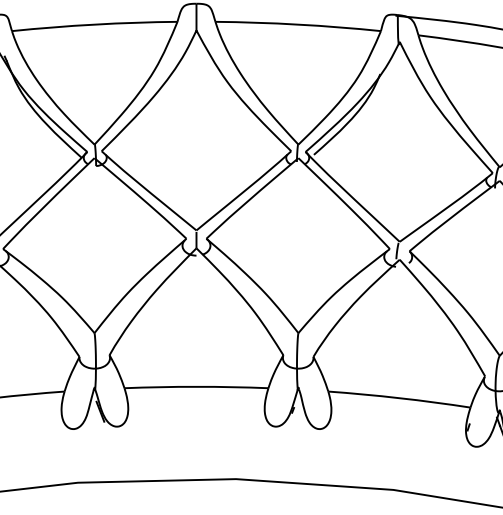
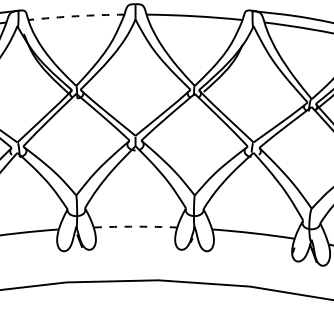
arc: (94, 25) -> (76, 16), solid -> dashed
arc: (196, 386) -> (135, 226), solid -> dashed

